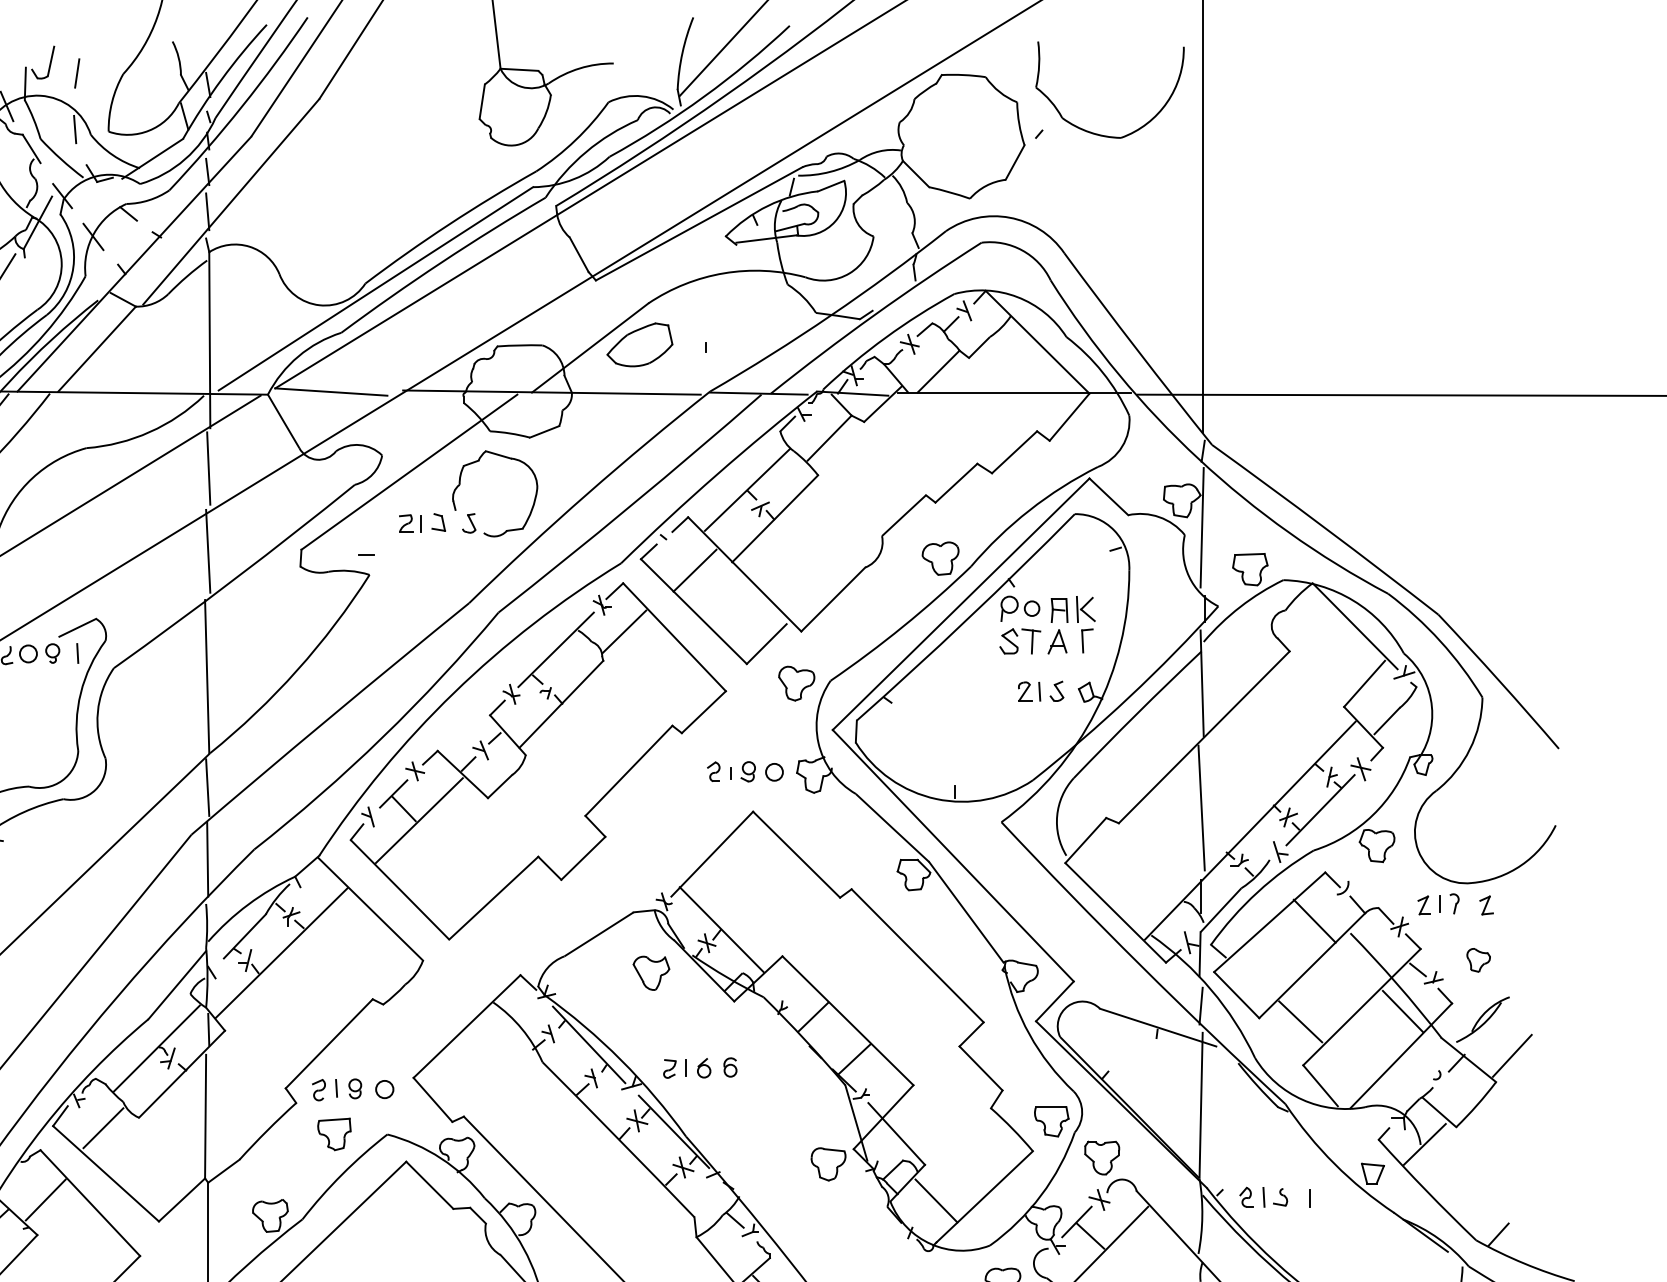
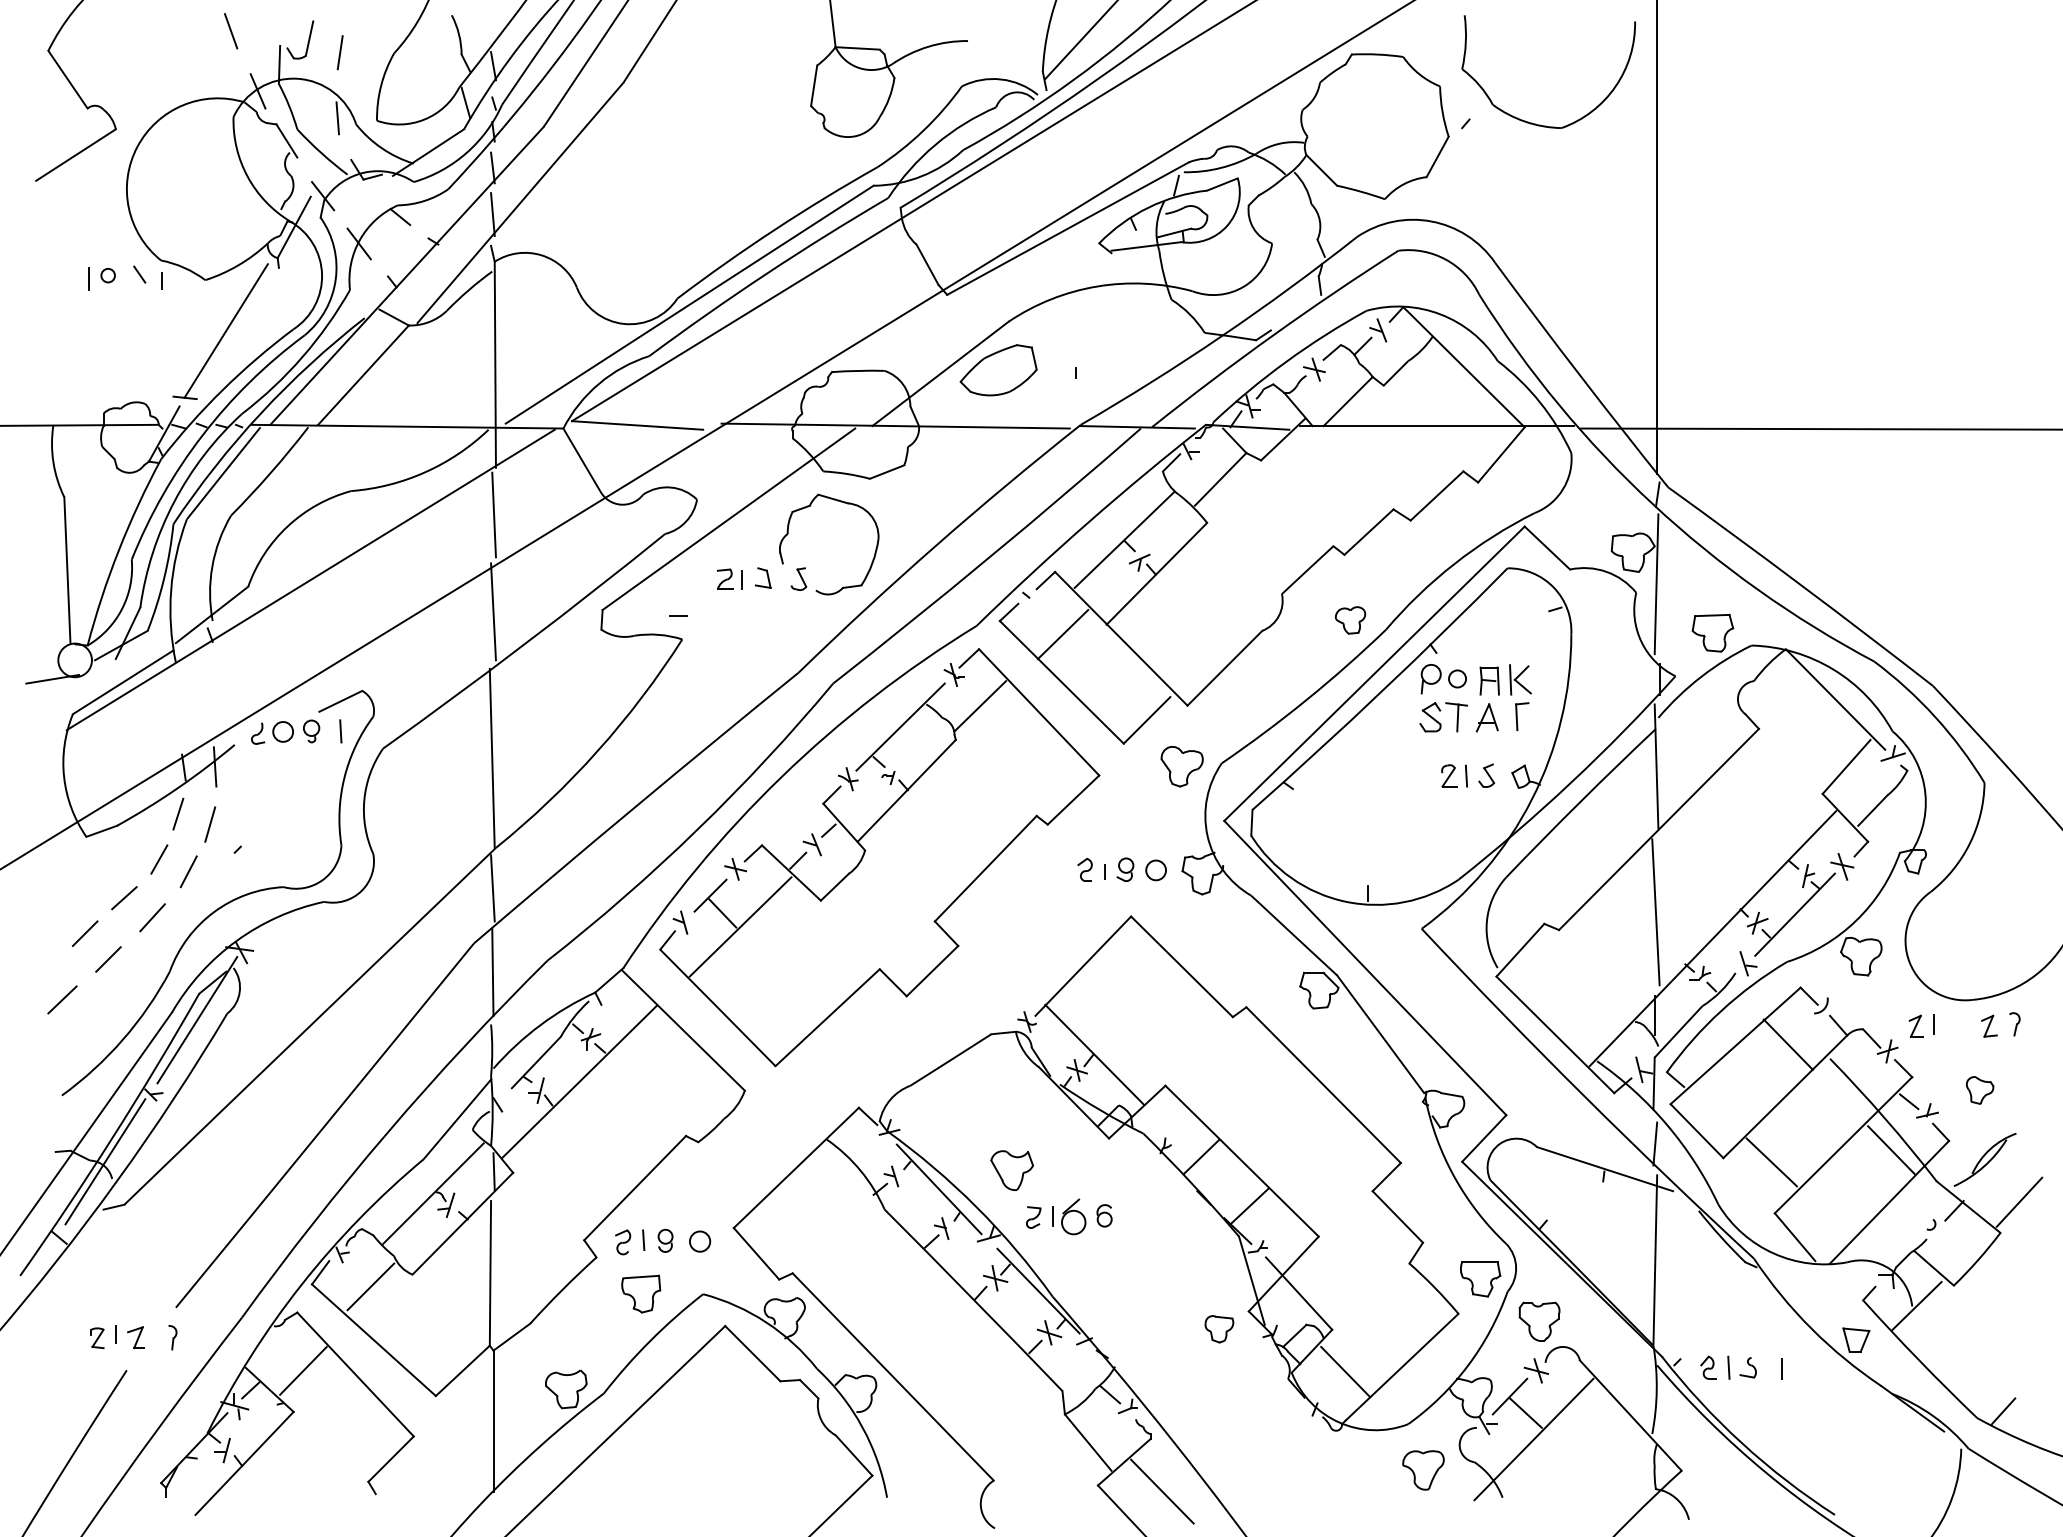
part: (940, 558) -> (1350, 620), size x0.7
part: (1454, 903) -> (2014, 1024), moved
part: (650, 973) -> (1011, 1170), moved
part: (703, 1068) -> (1073, 1216), size x1.6
part: (828, 1164) -> (1219, 1329), size x0.7

